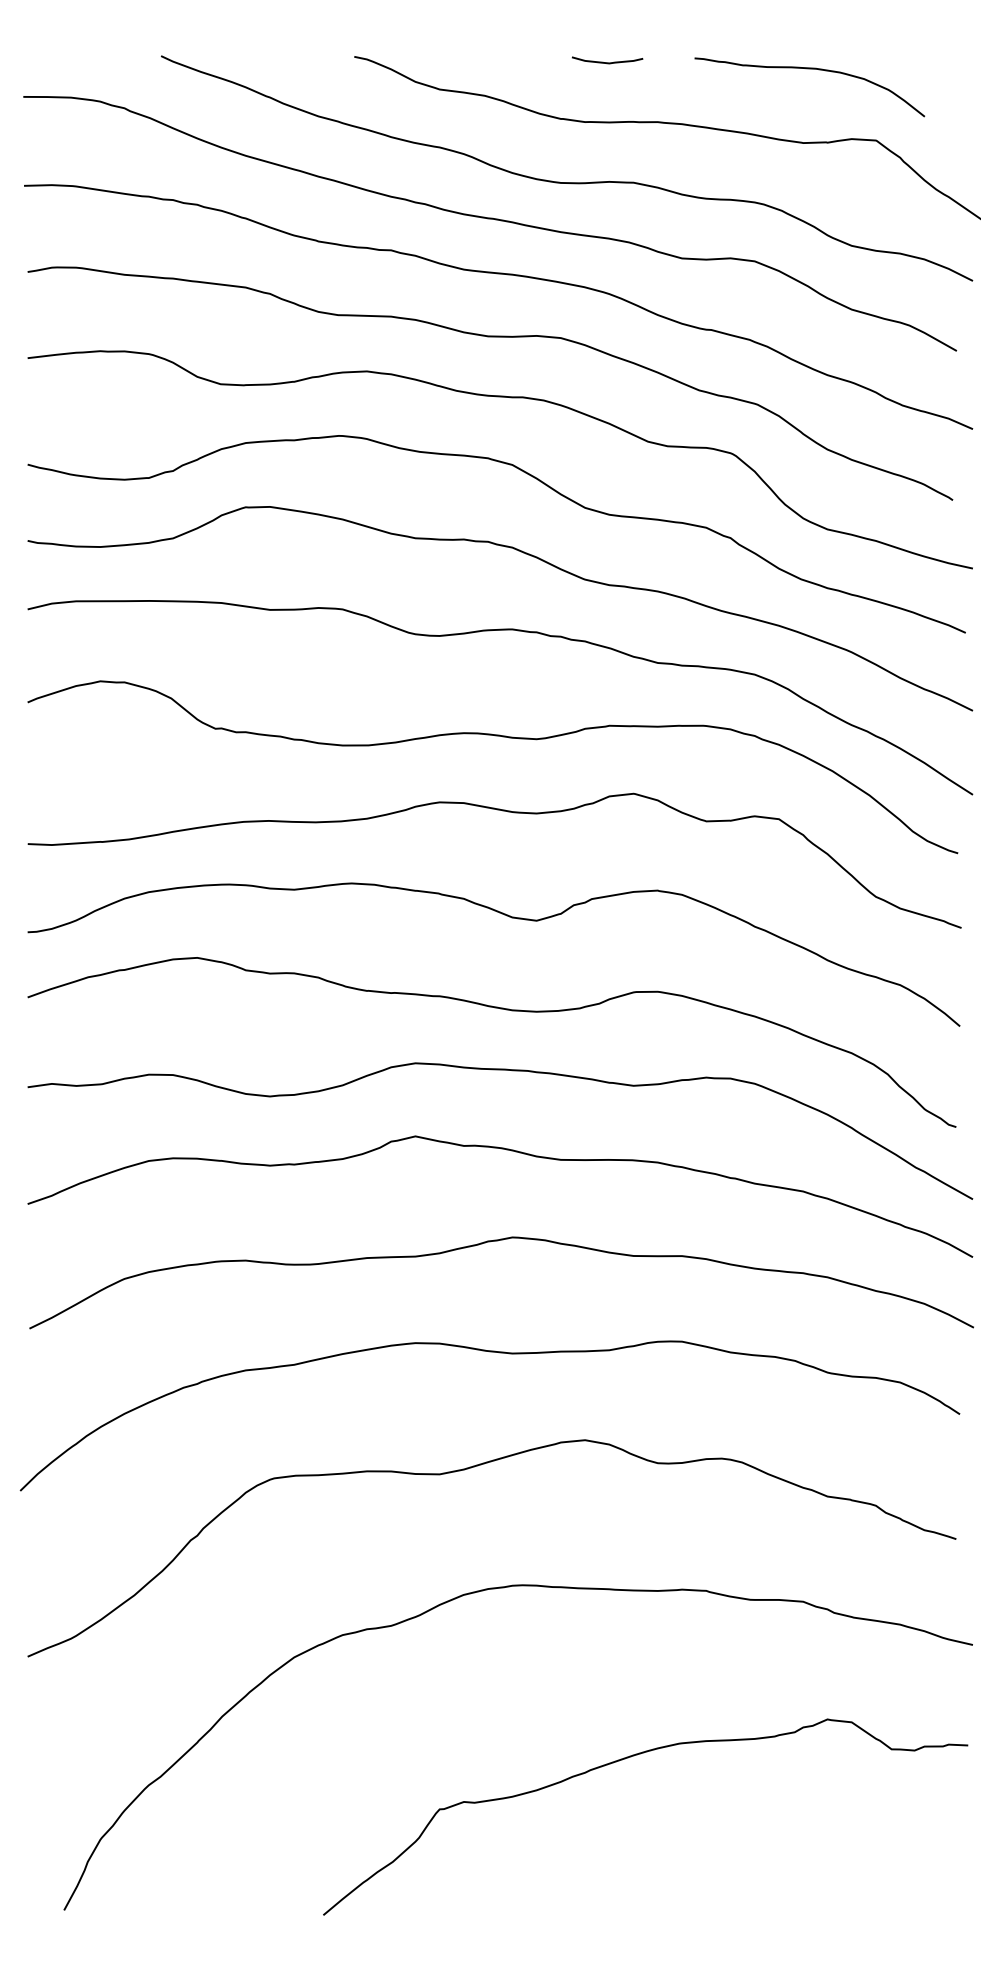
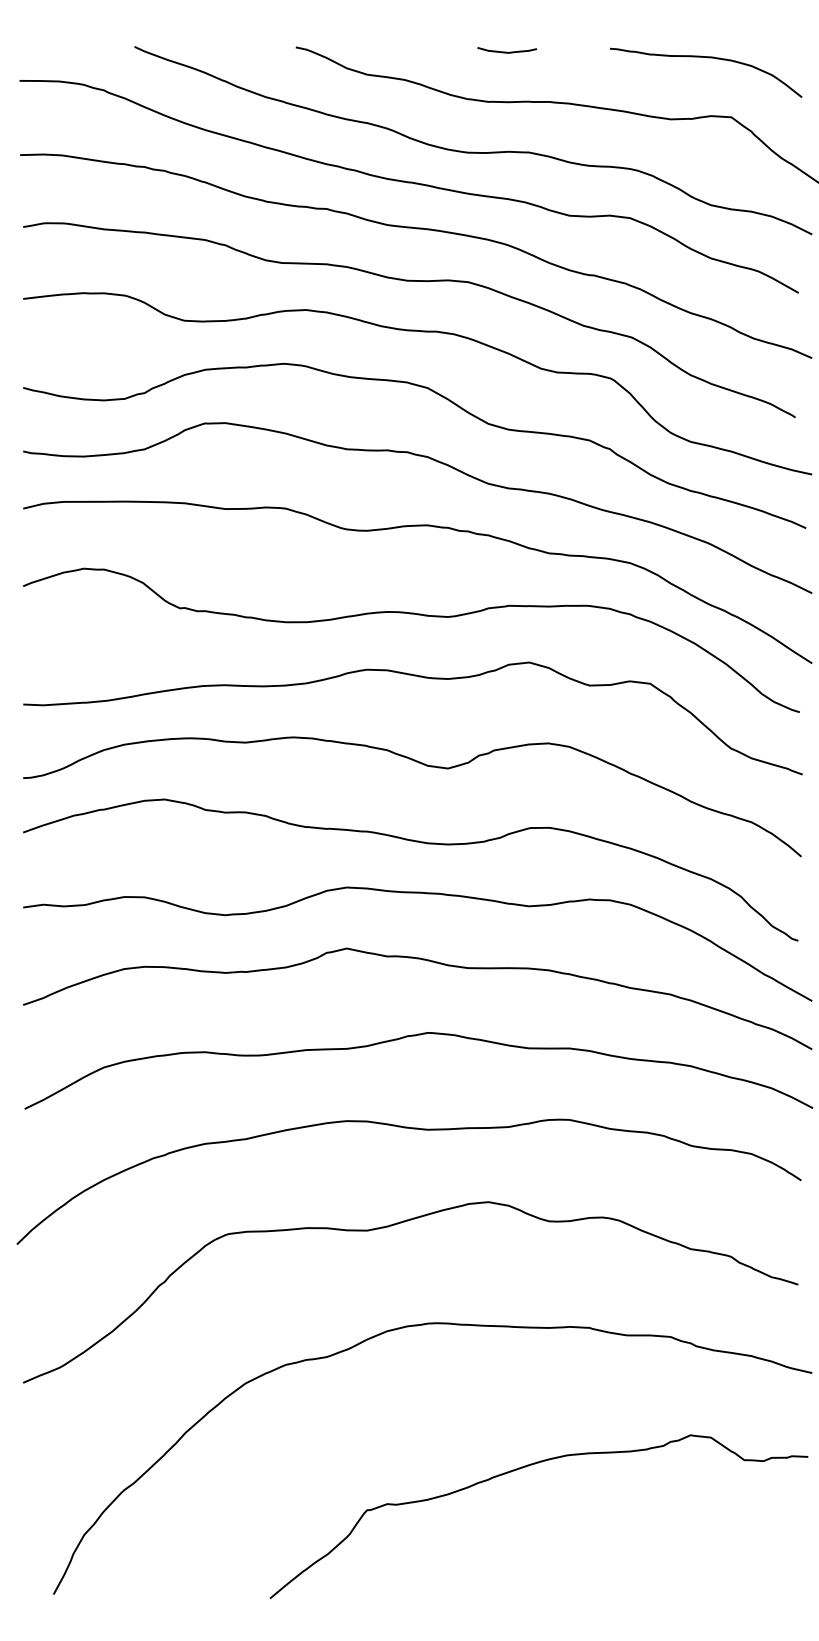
curve: (809, 69) -> (705, 58), moved

